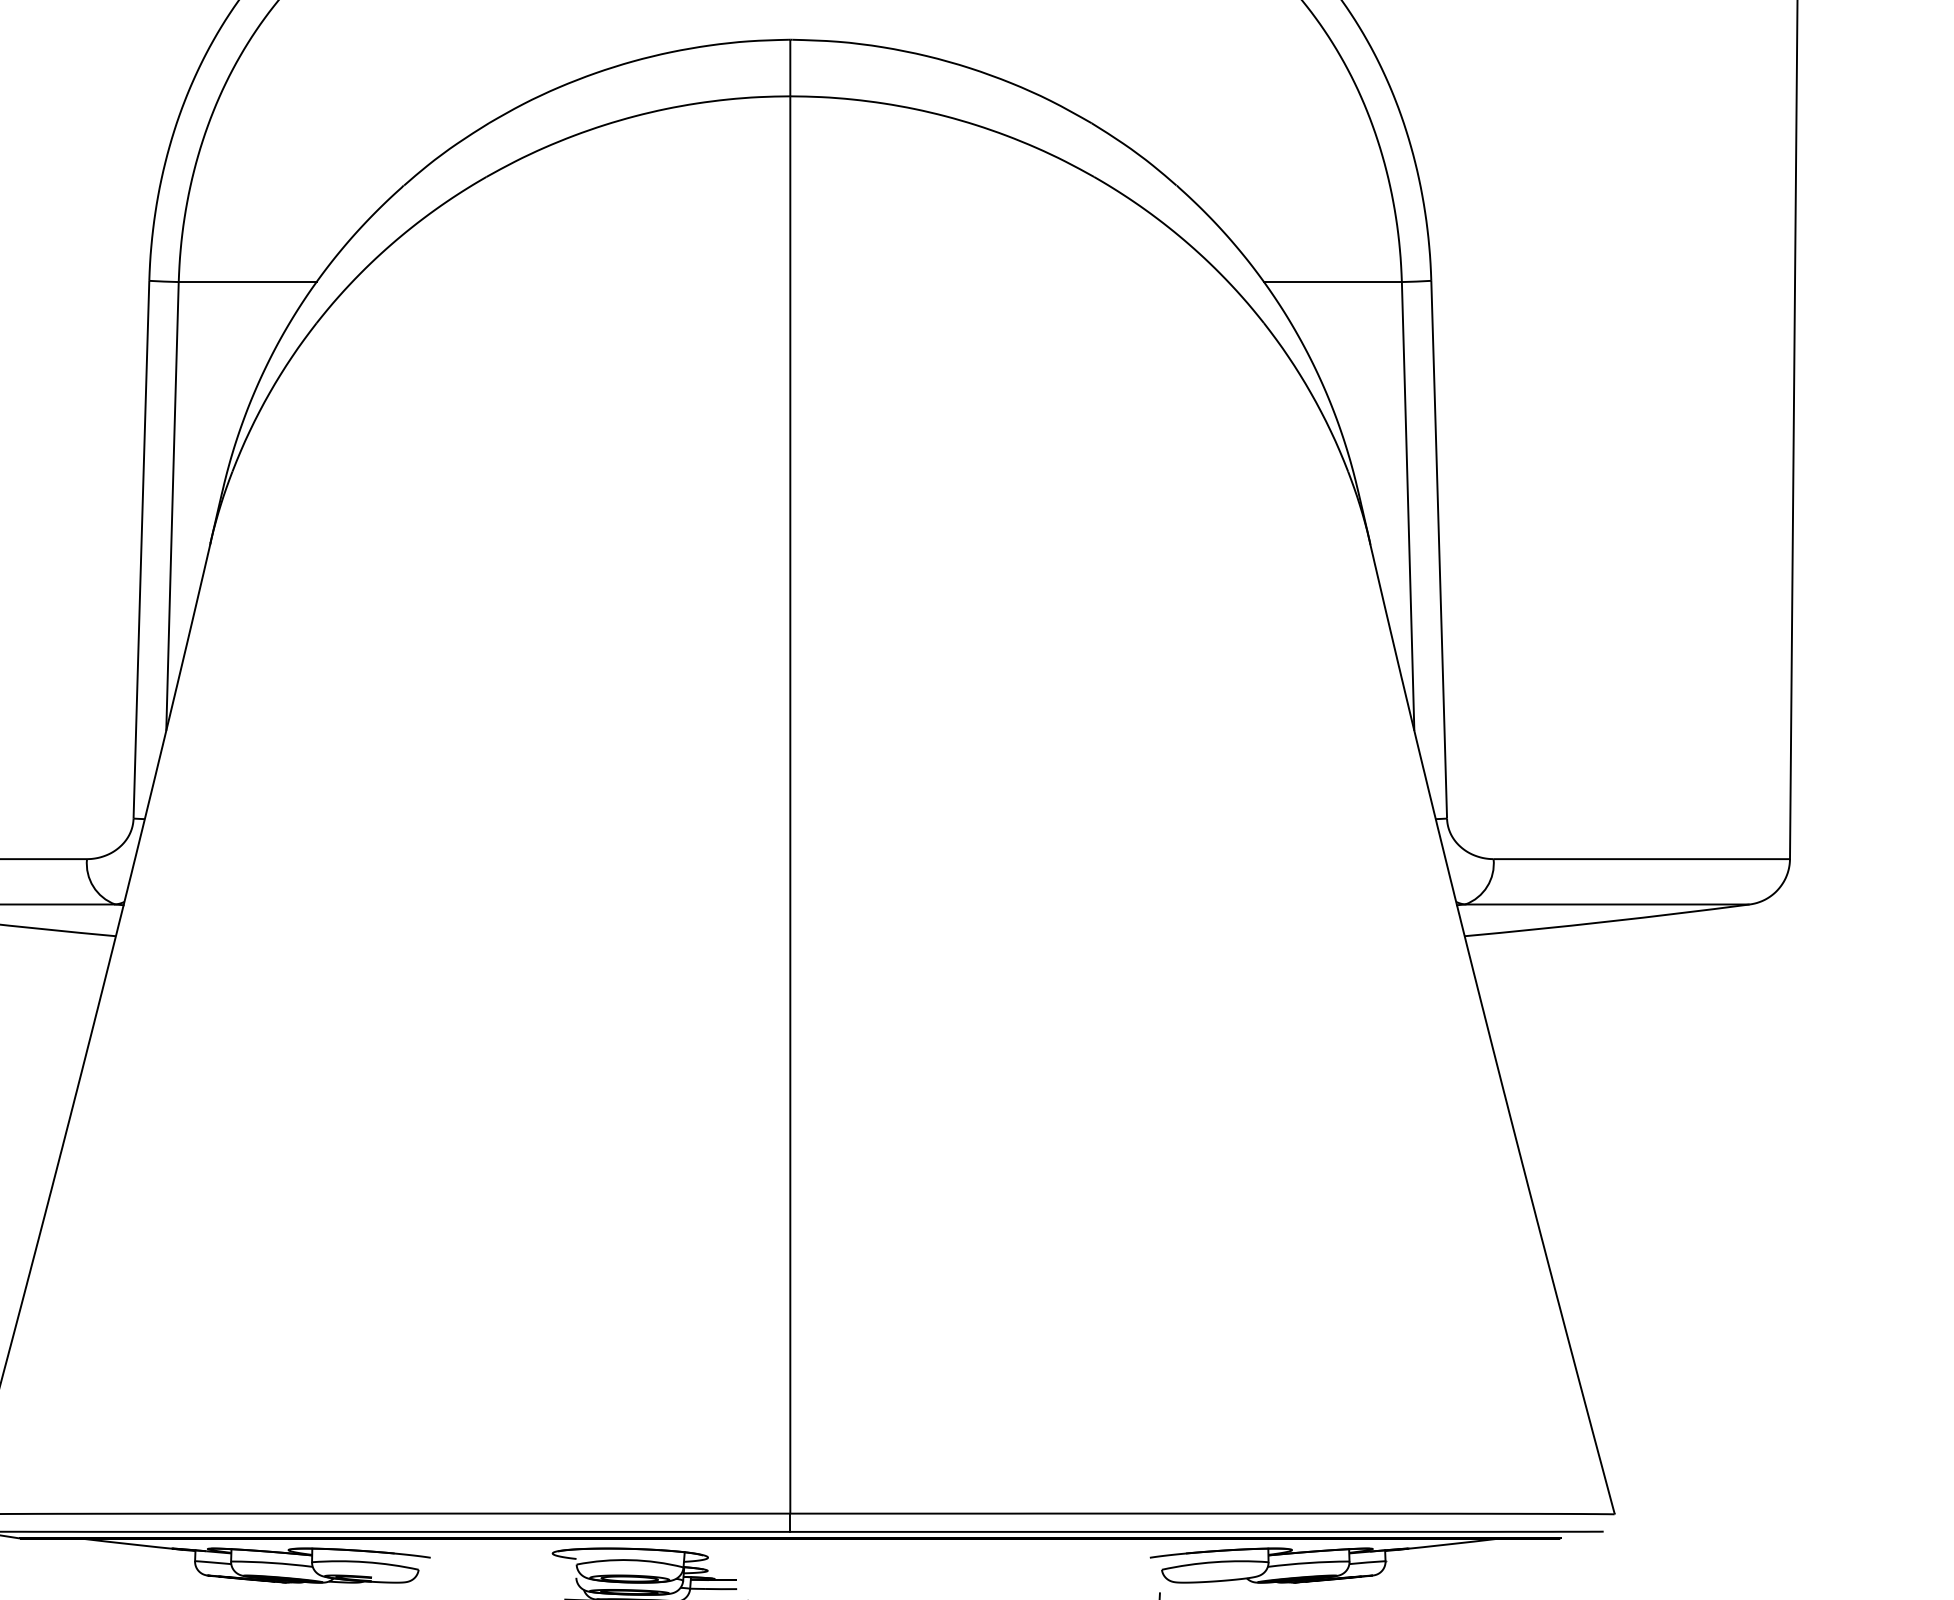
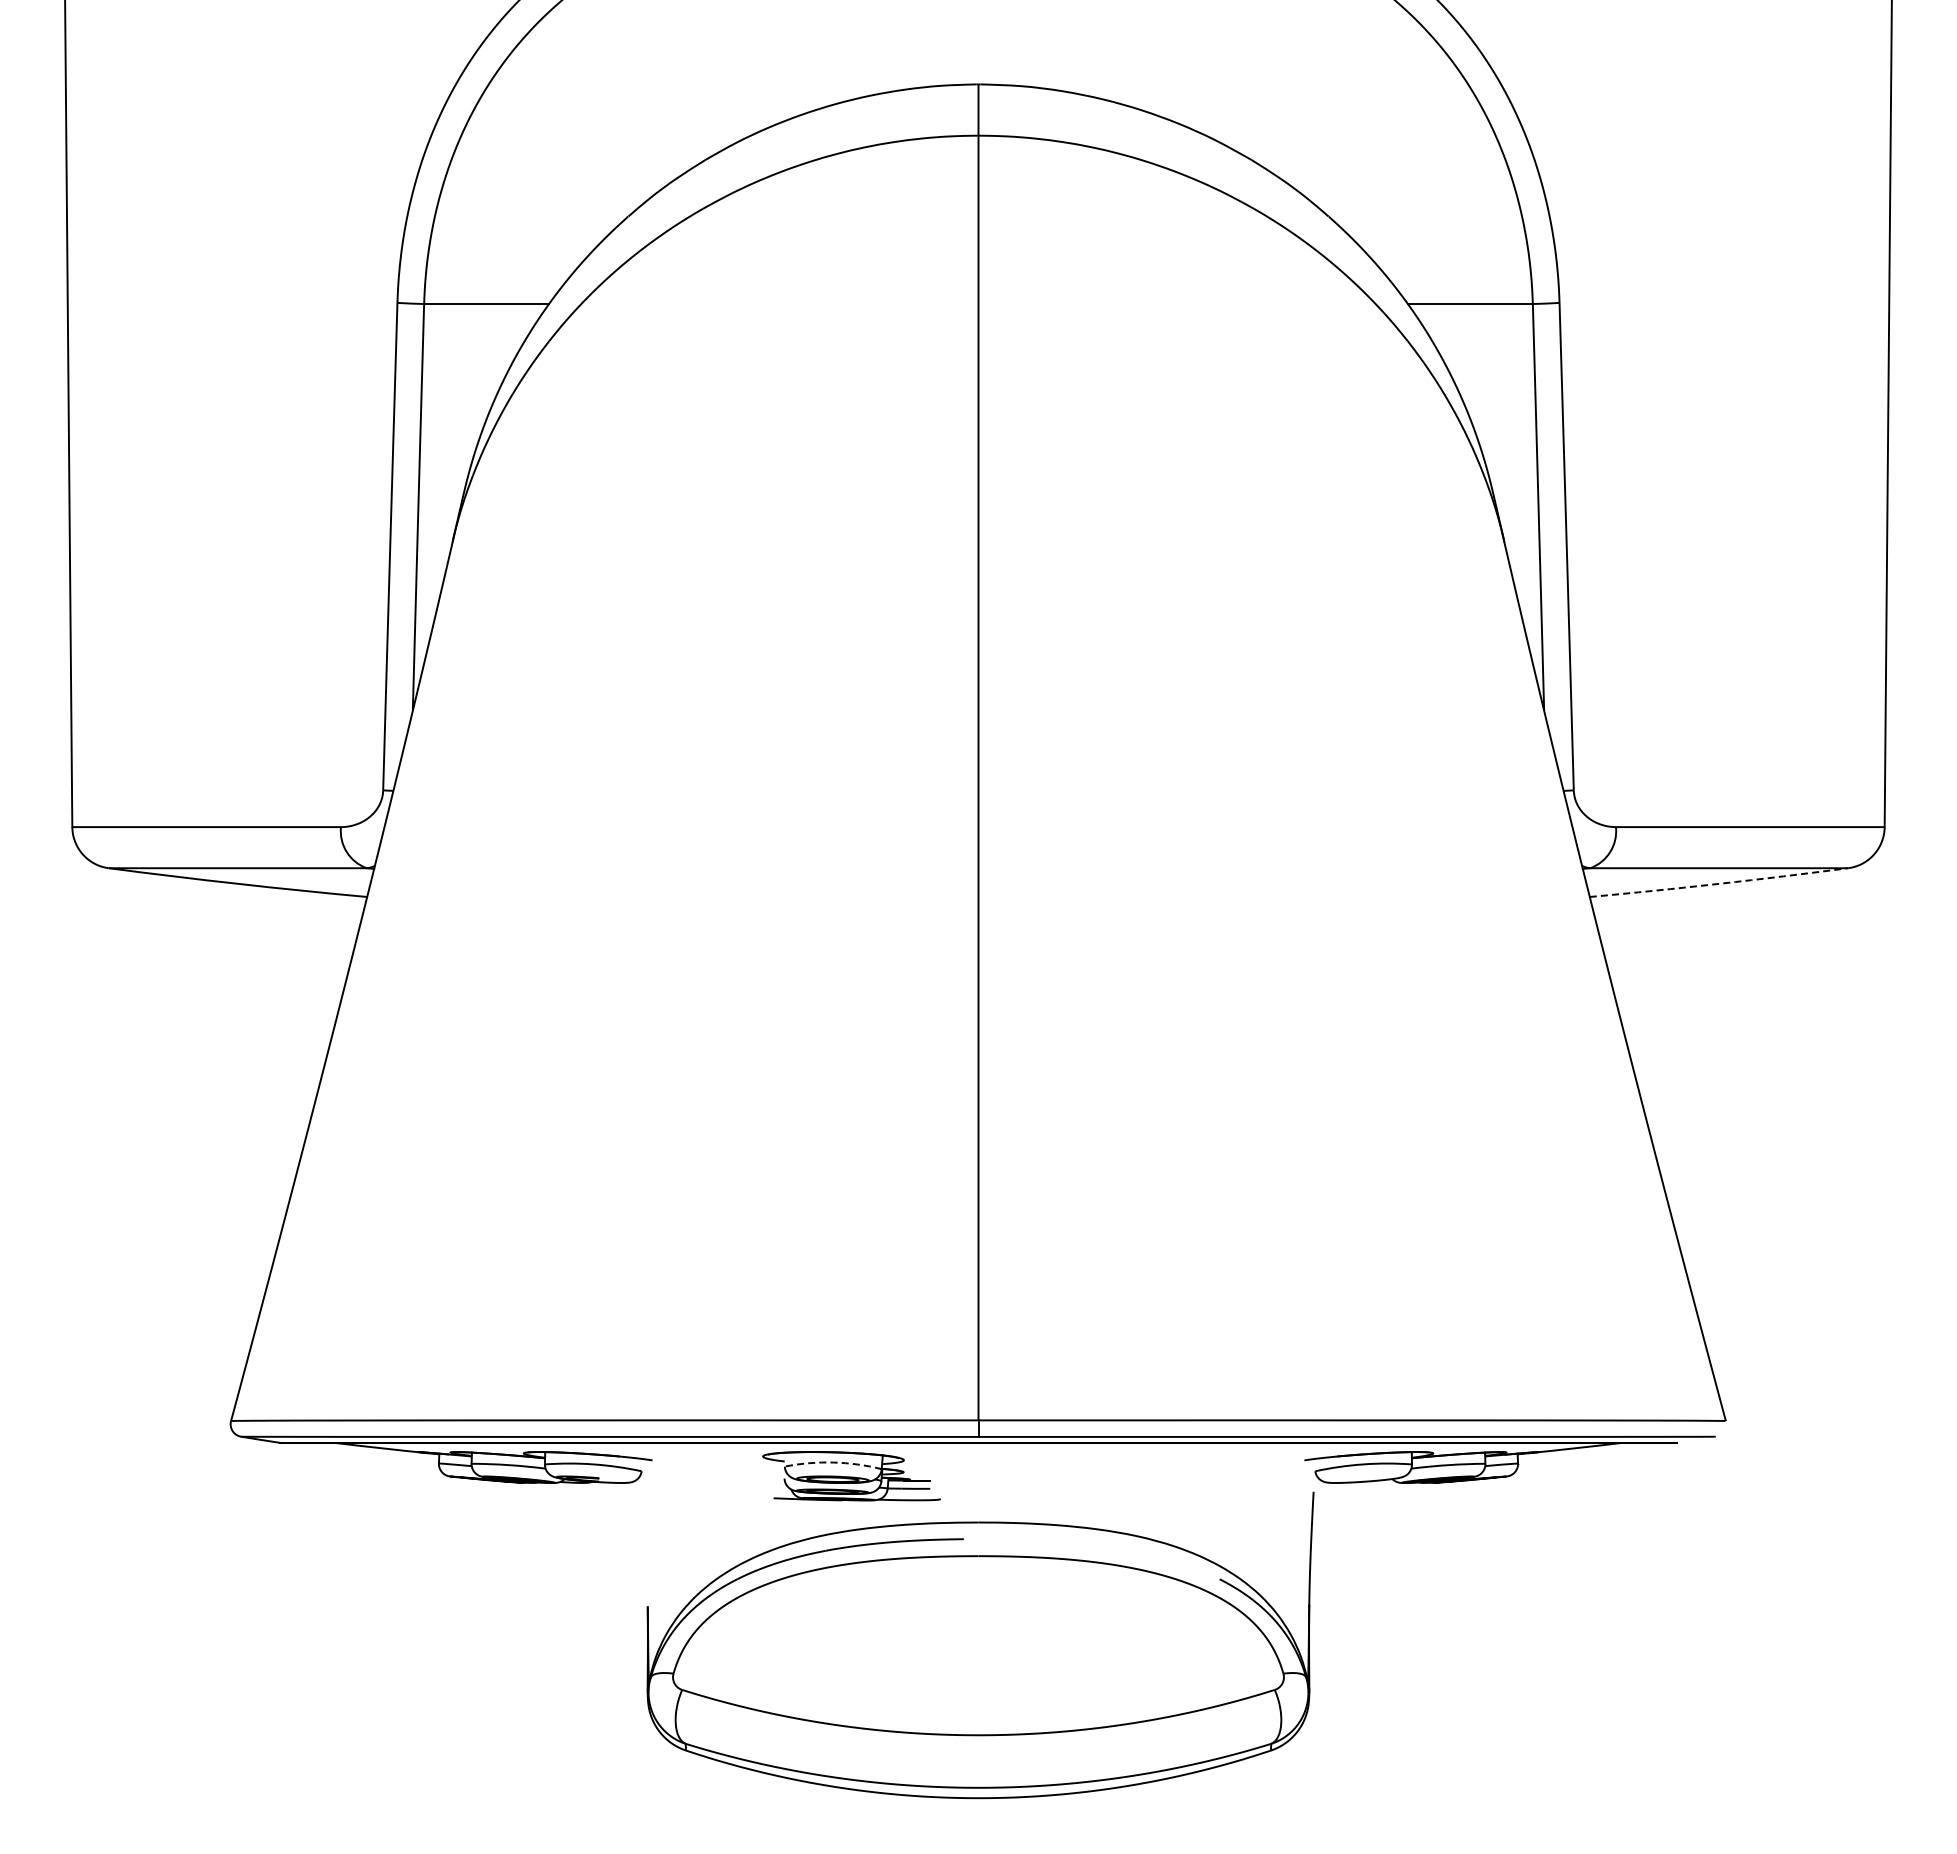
arc: (1607, 921) -> (1719, 883), solid -> dashed
arc: (630, 1560) -> (833, 1462), solid -> dashed

